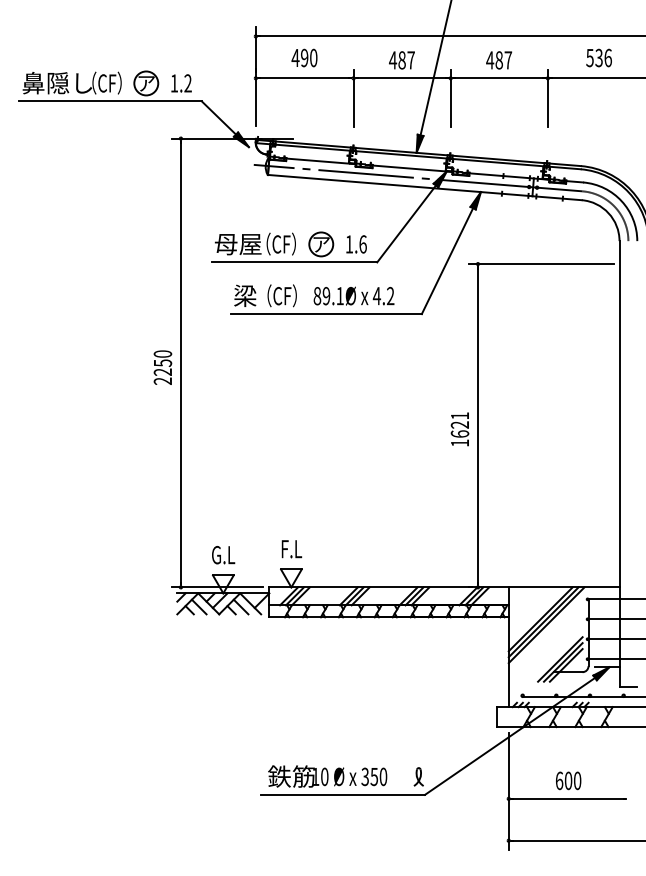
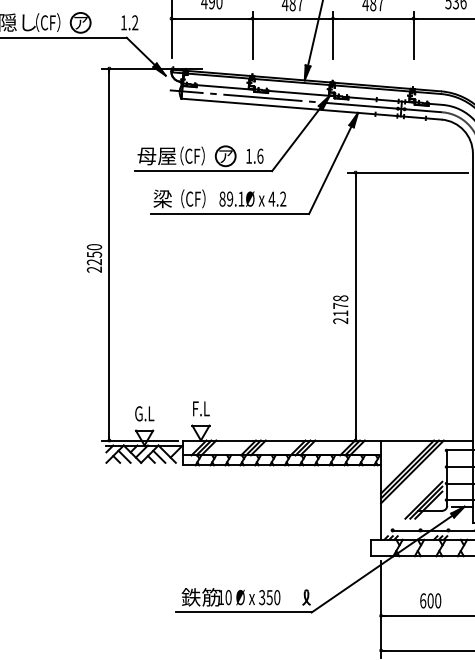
text: (181, 83) -> (129, 22), moved
text: (459, 429) -> (340, 309), 1621 -> 2178

